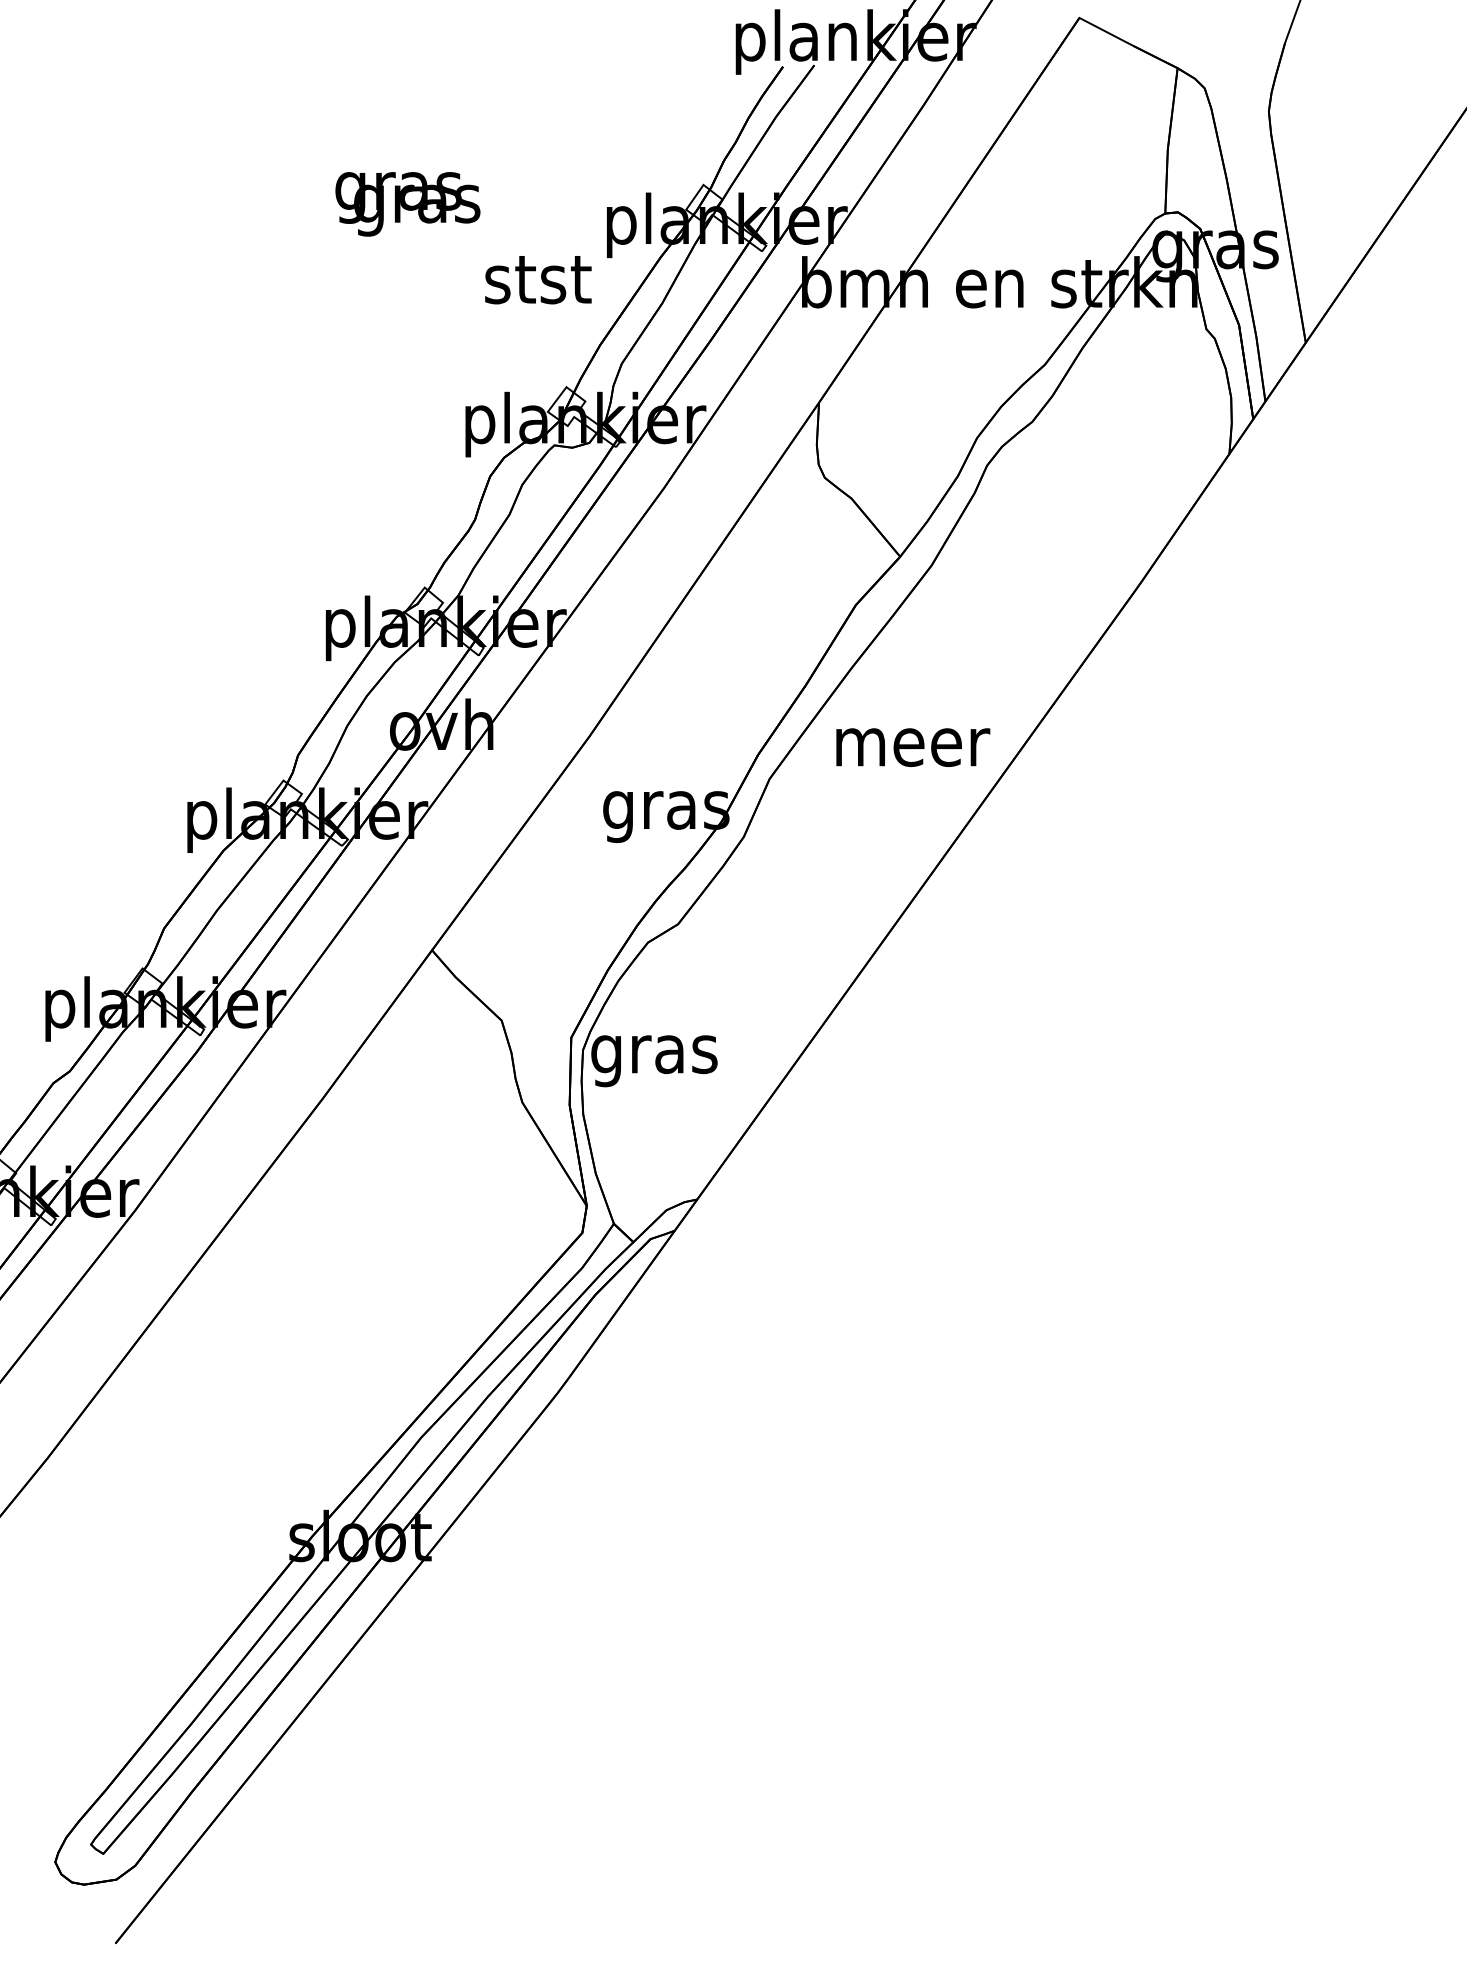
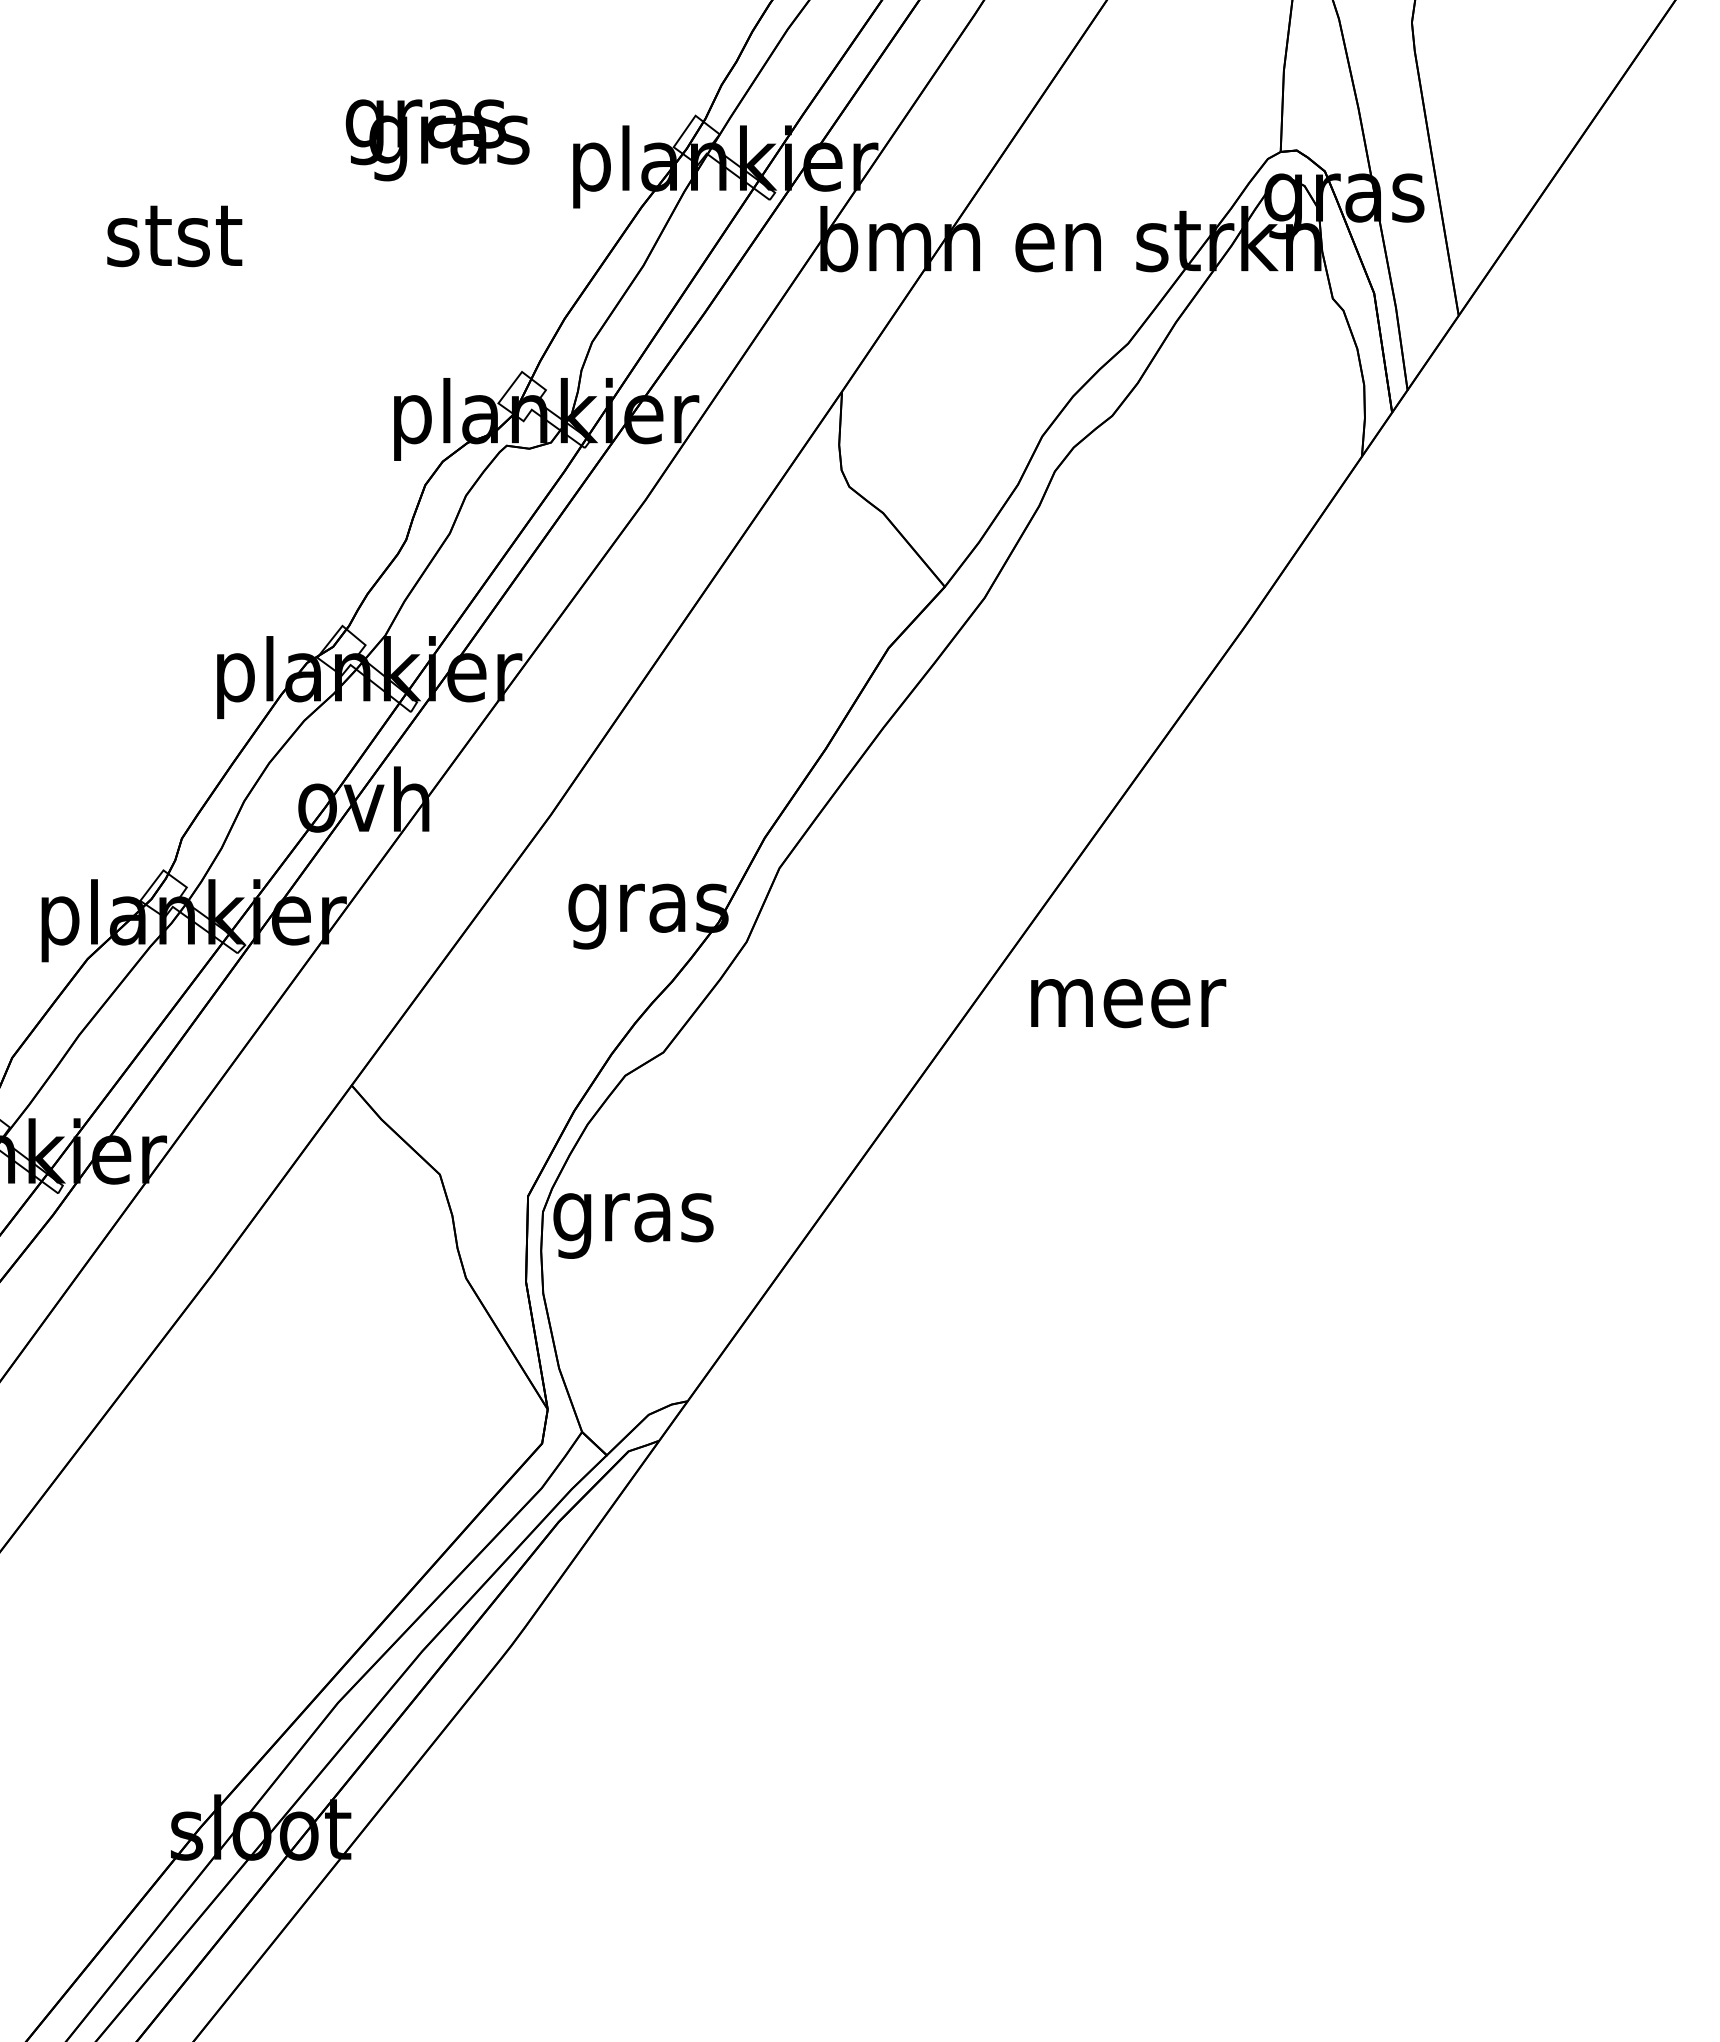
text: (407, 204) -> (437, 140), moved
text: (538, 280) -> (174, 236), moved
text: (913, 747) -> (1128, 1003), moved

